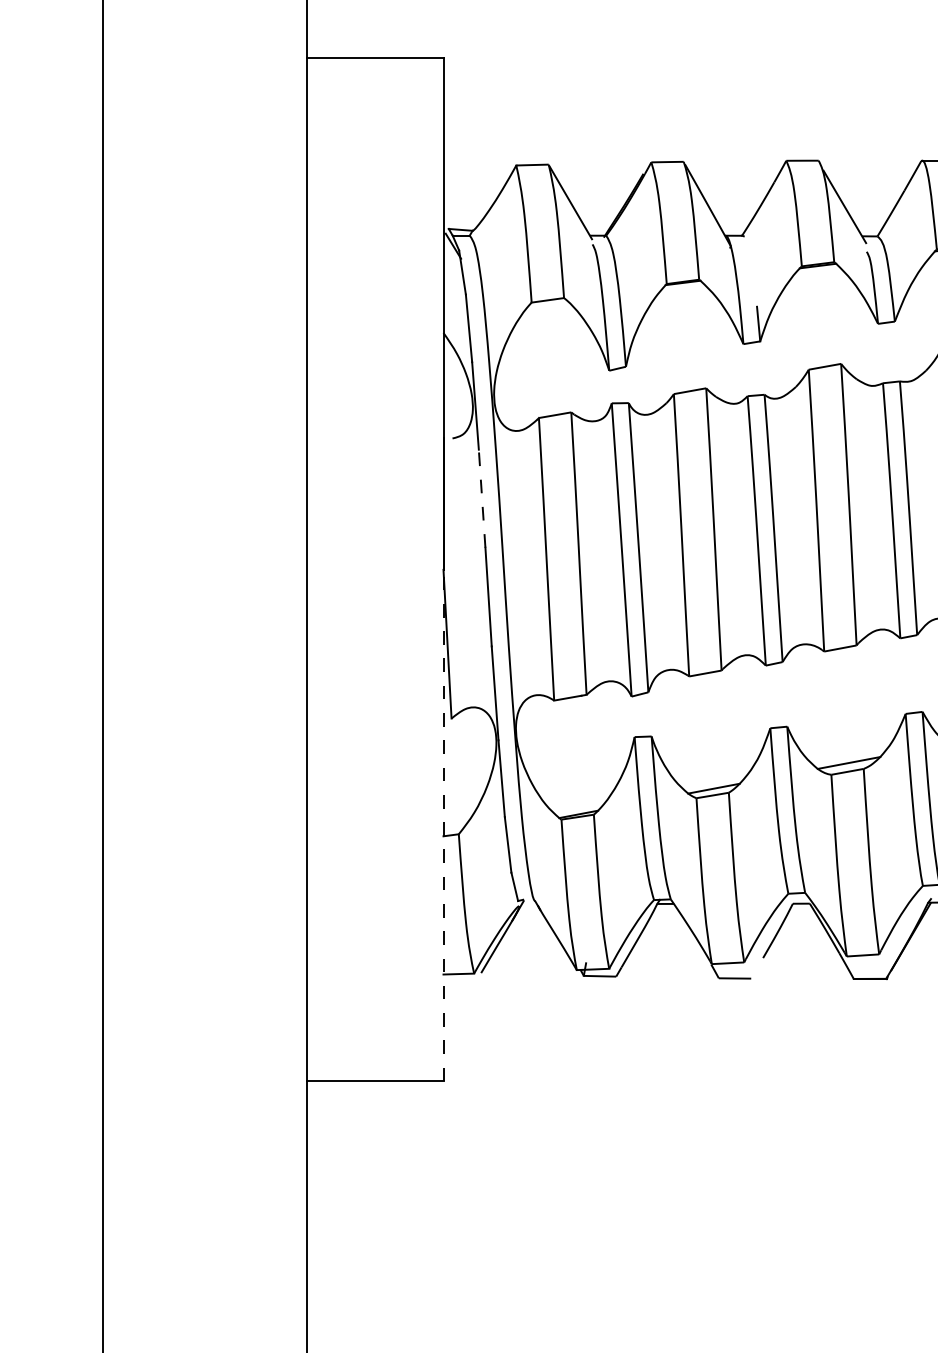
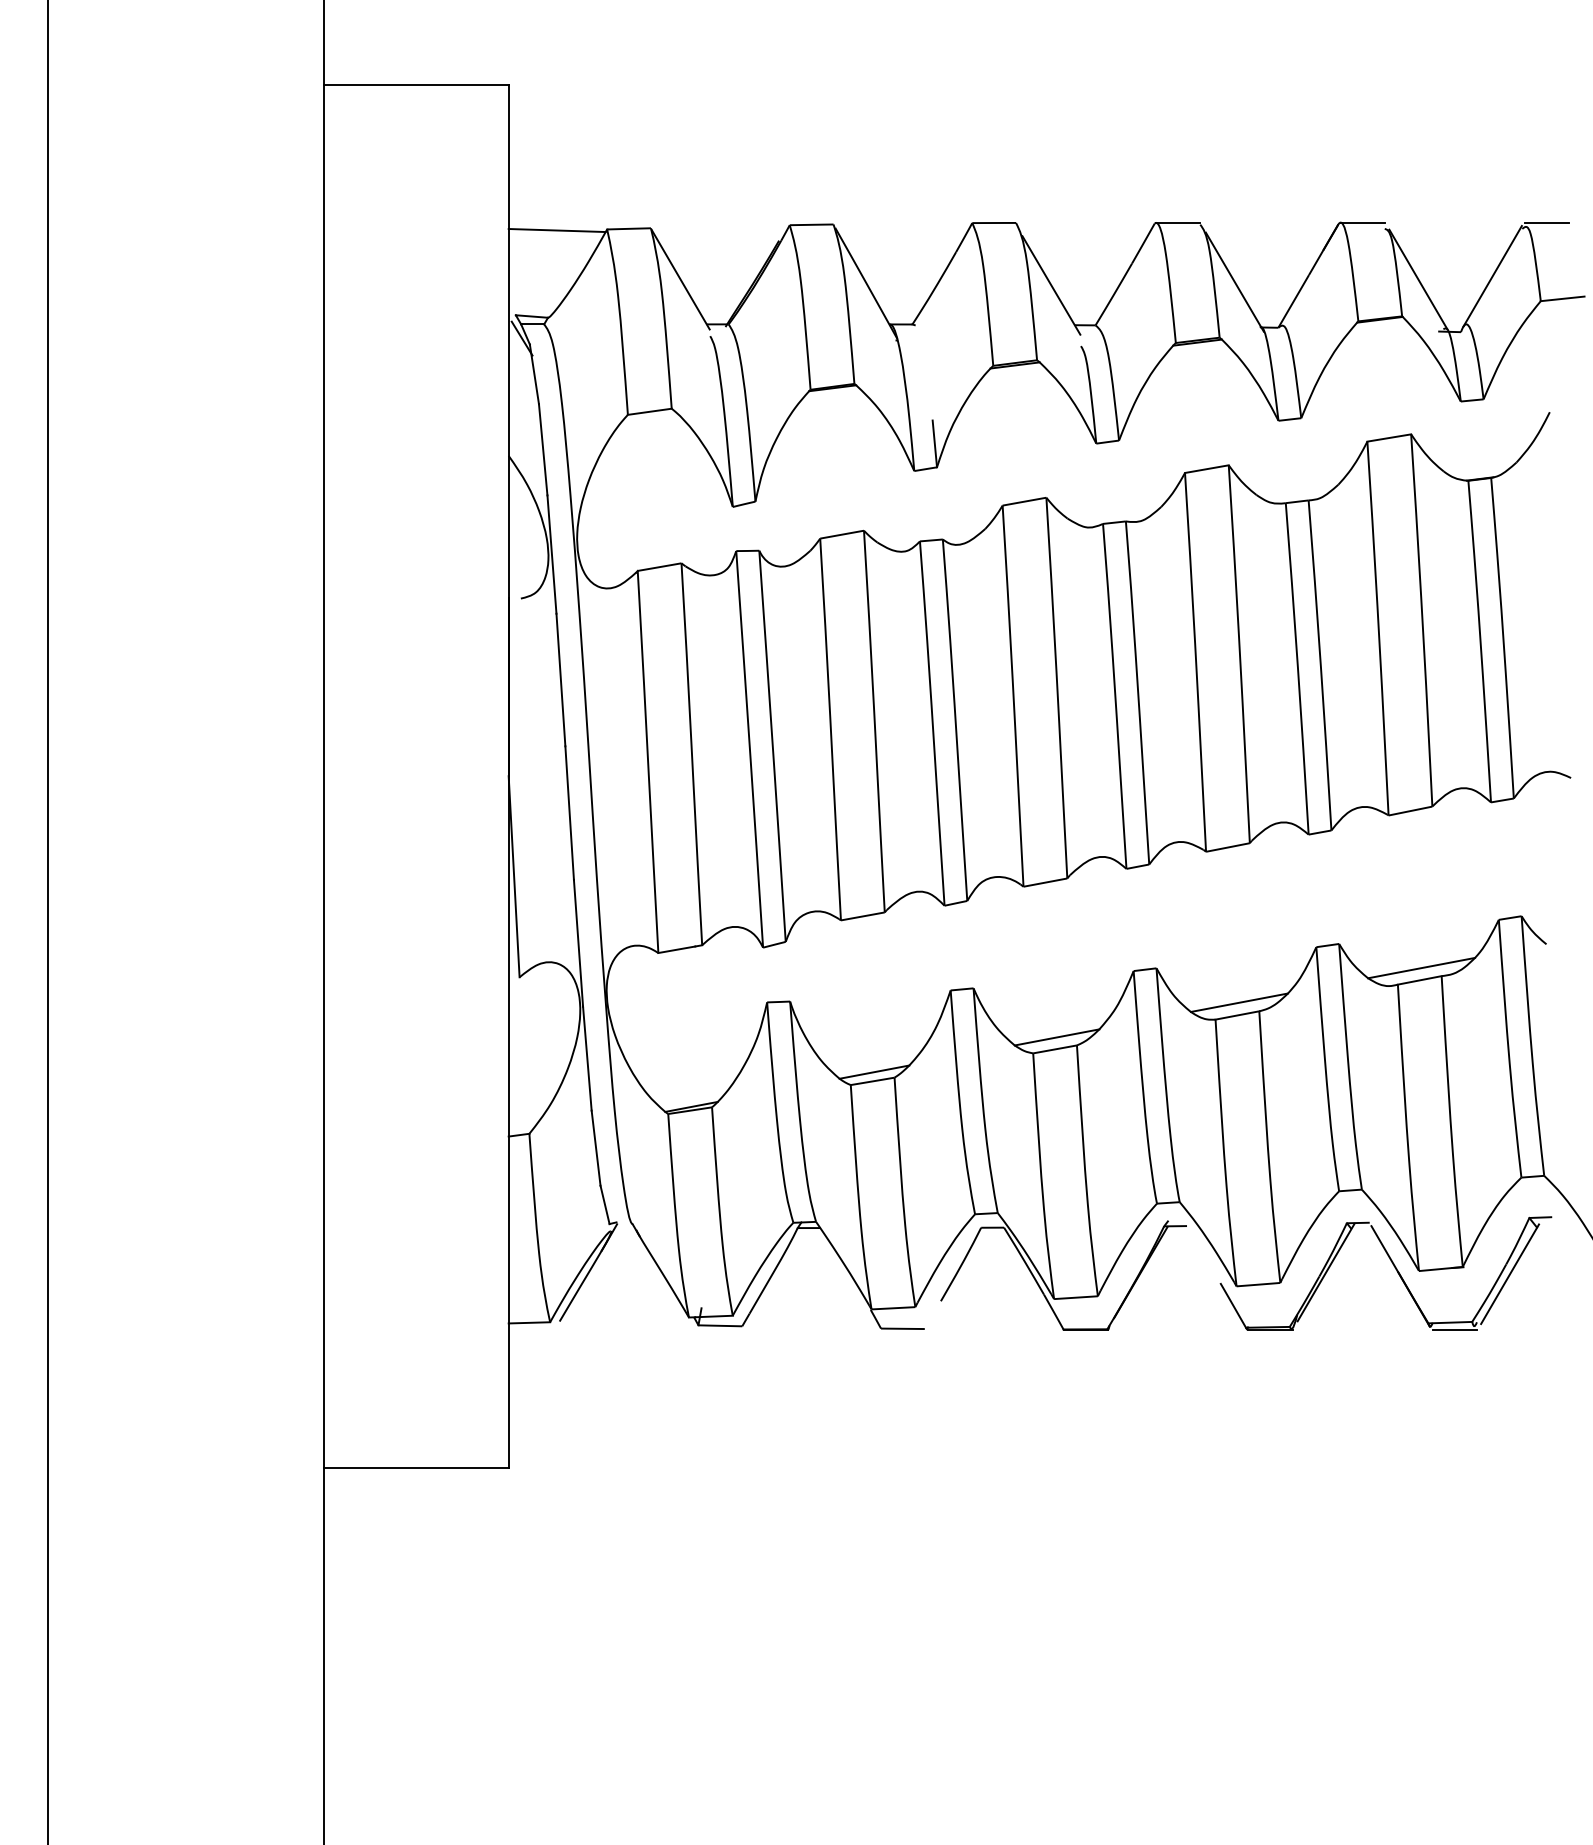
line: (478, 166) -> (556, 230), added
line: (481, 498) -> (560, 679), dashed -> solid
line: (443, 825) -> (508, 1122), dashed -> solid

